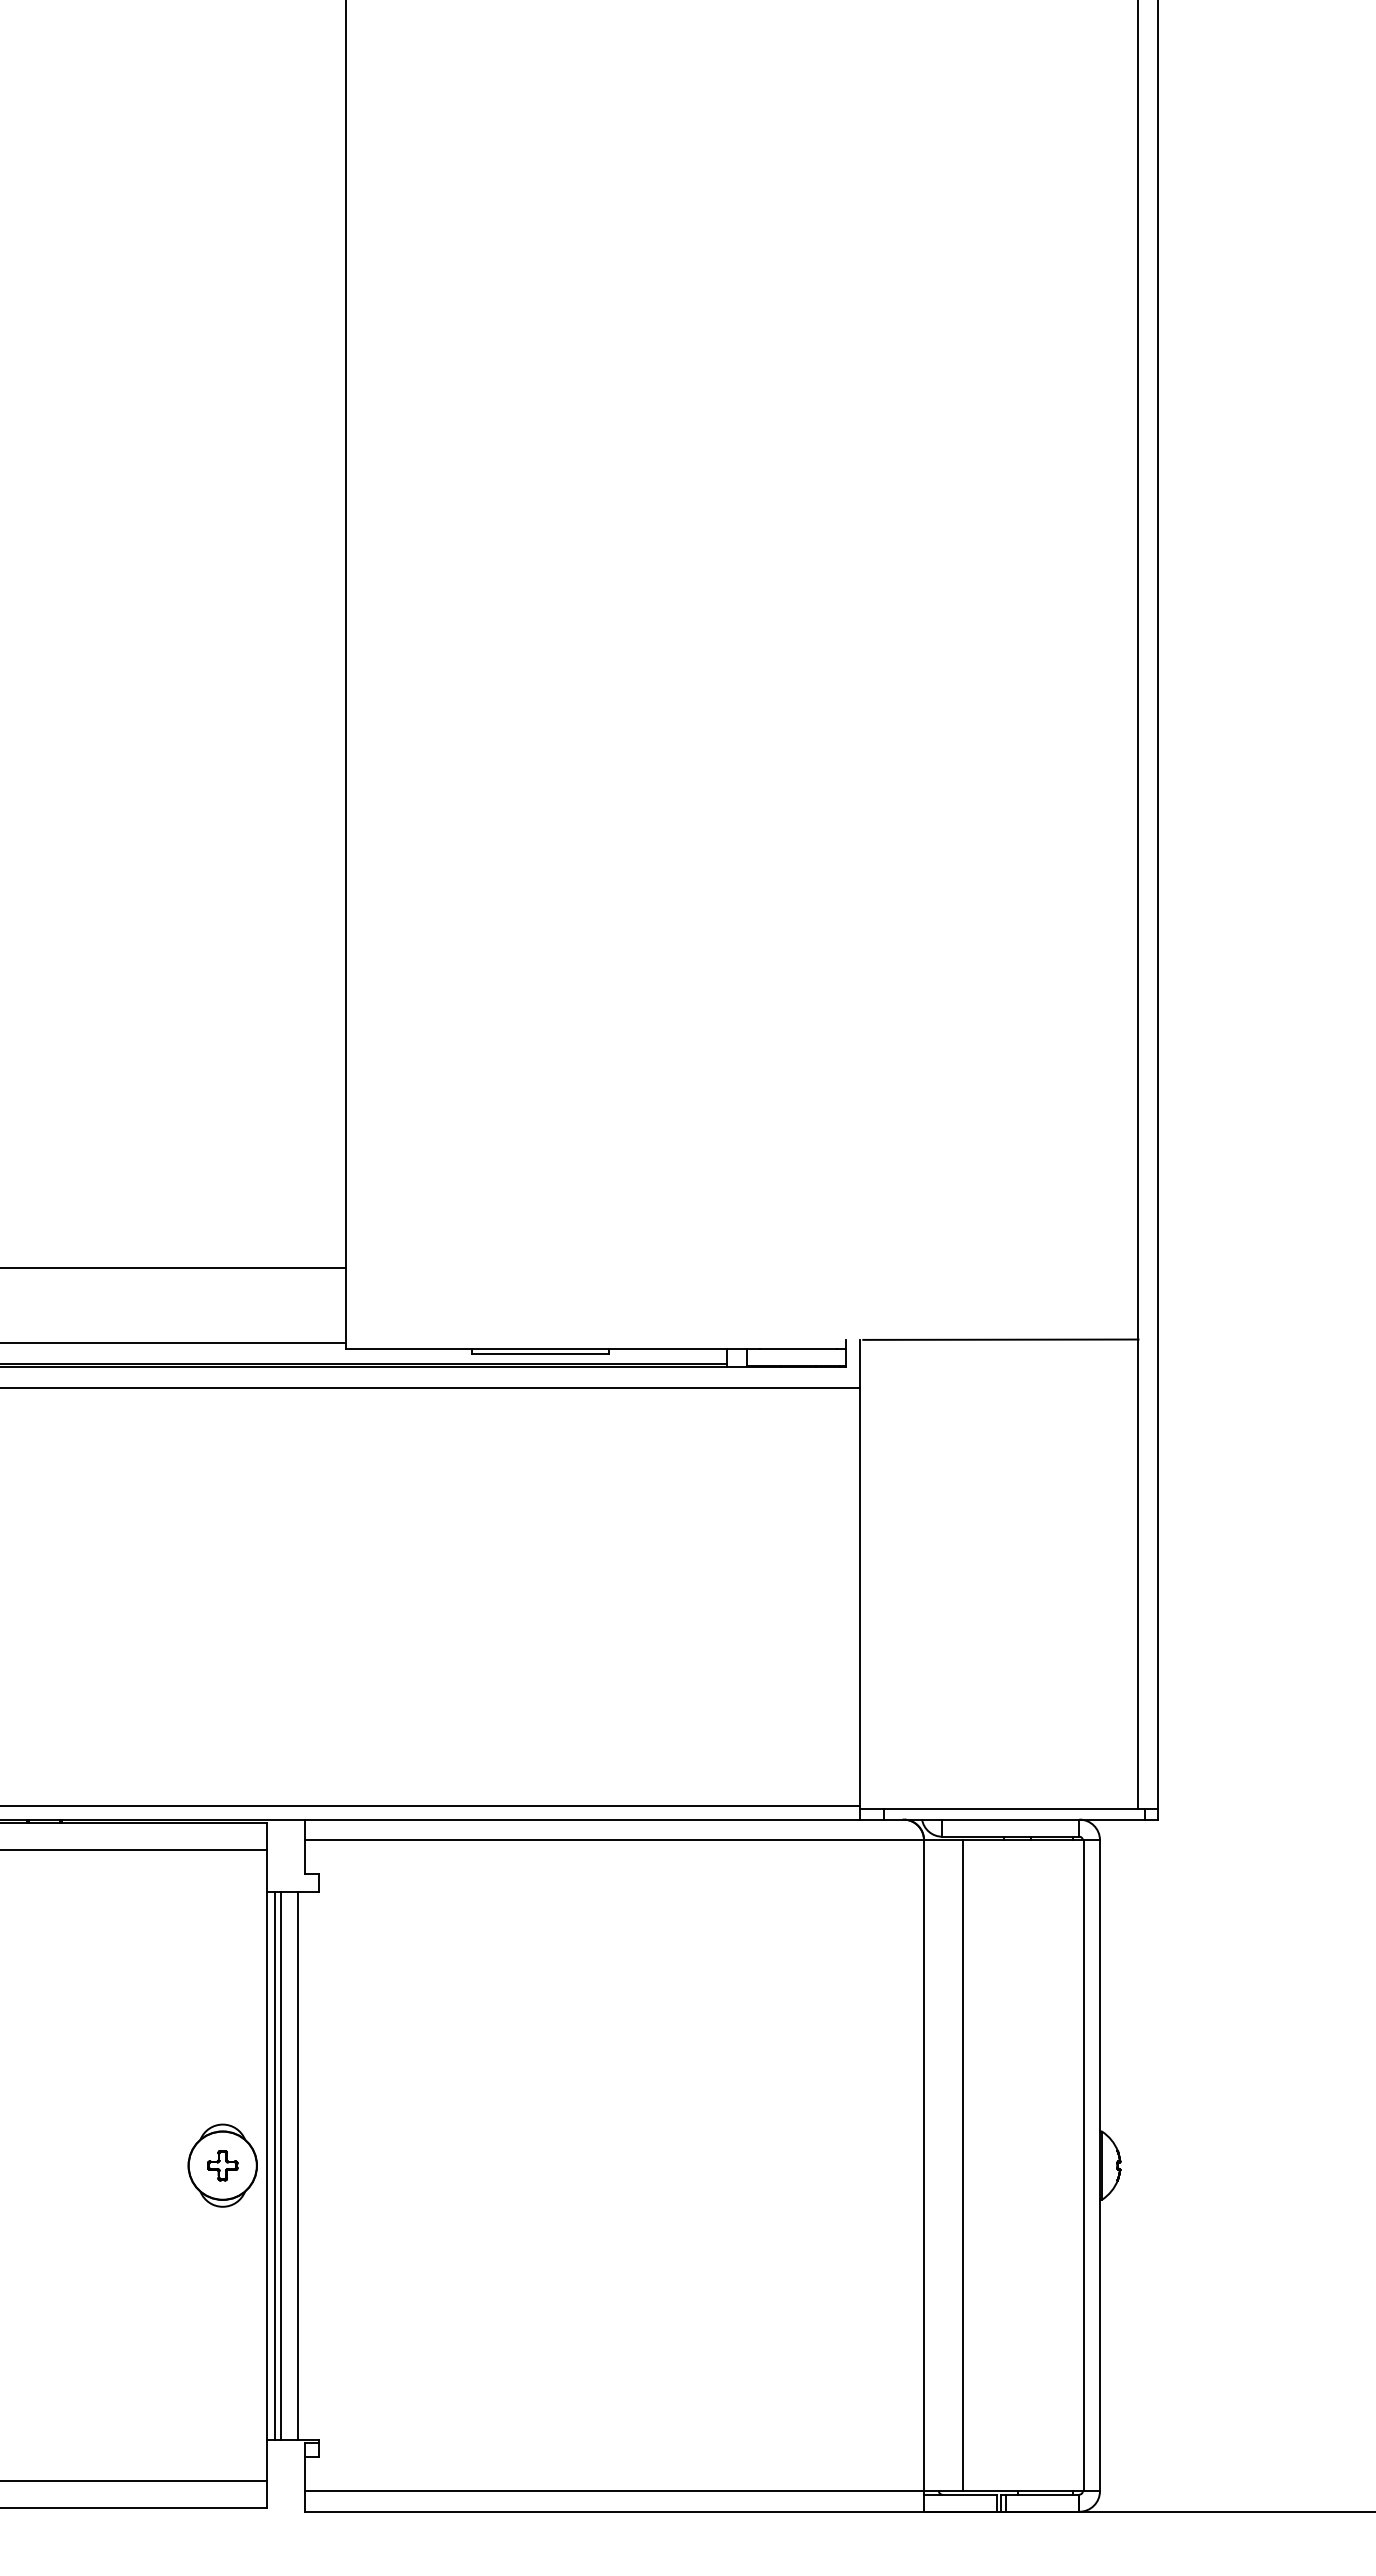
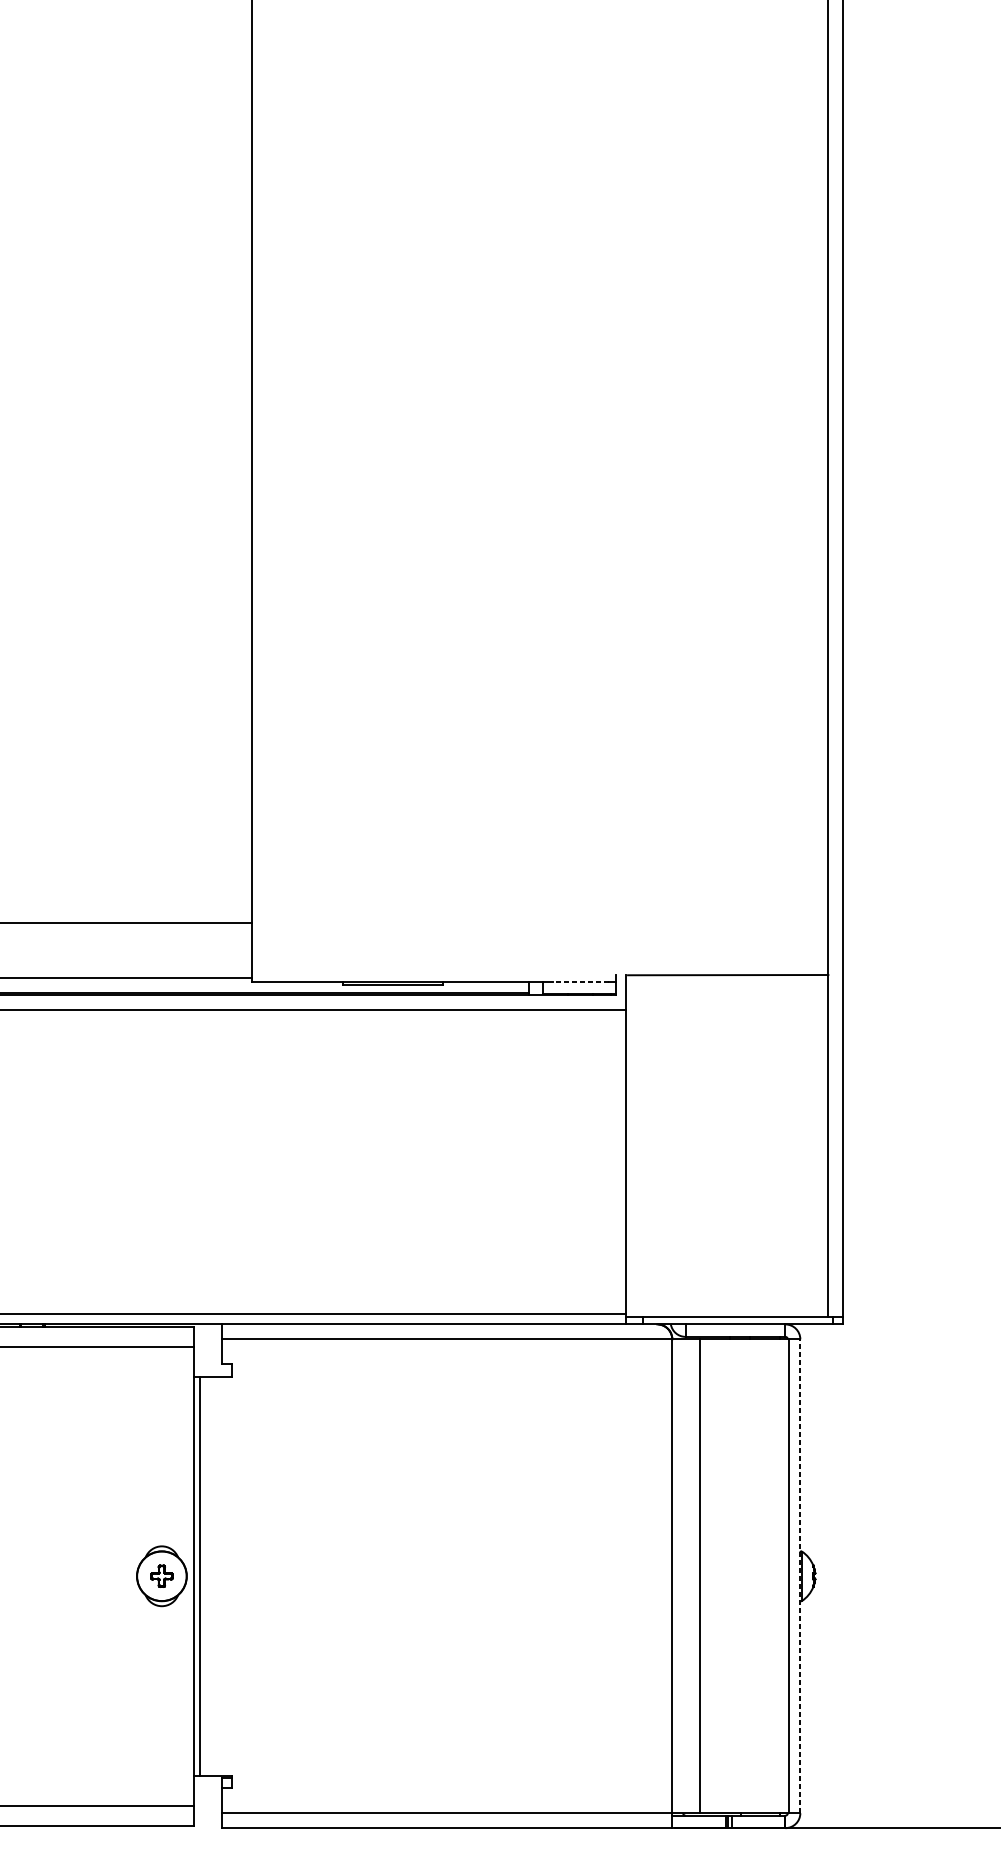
line: (798, 1348) -> (580, 981), solid -> dashed
line: (281, 2165) -> (204, 1576), removed
line: (298, 2165) -> (217, 1576), removed
line: (1099, 2165) -> (799, 1576), solid -> dashed

